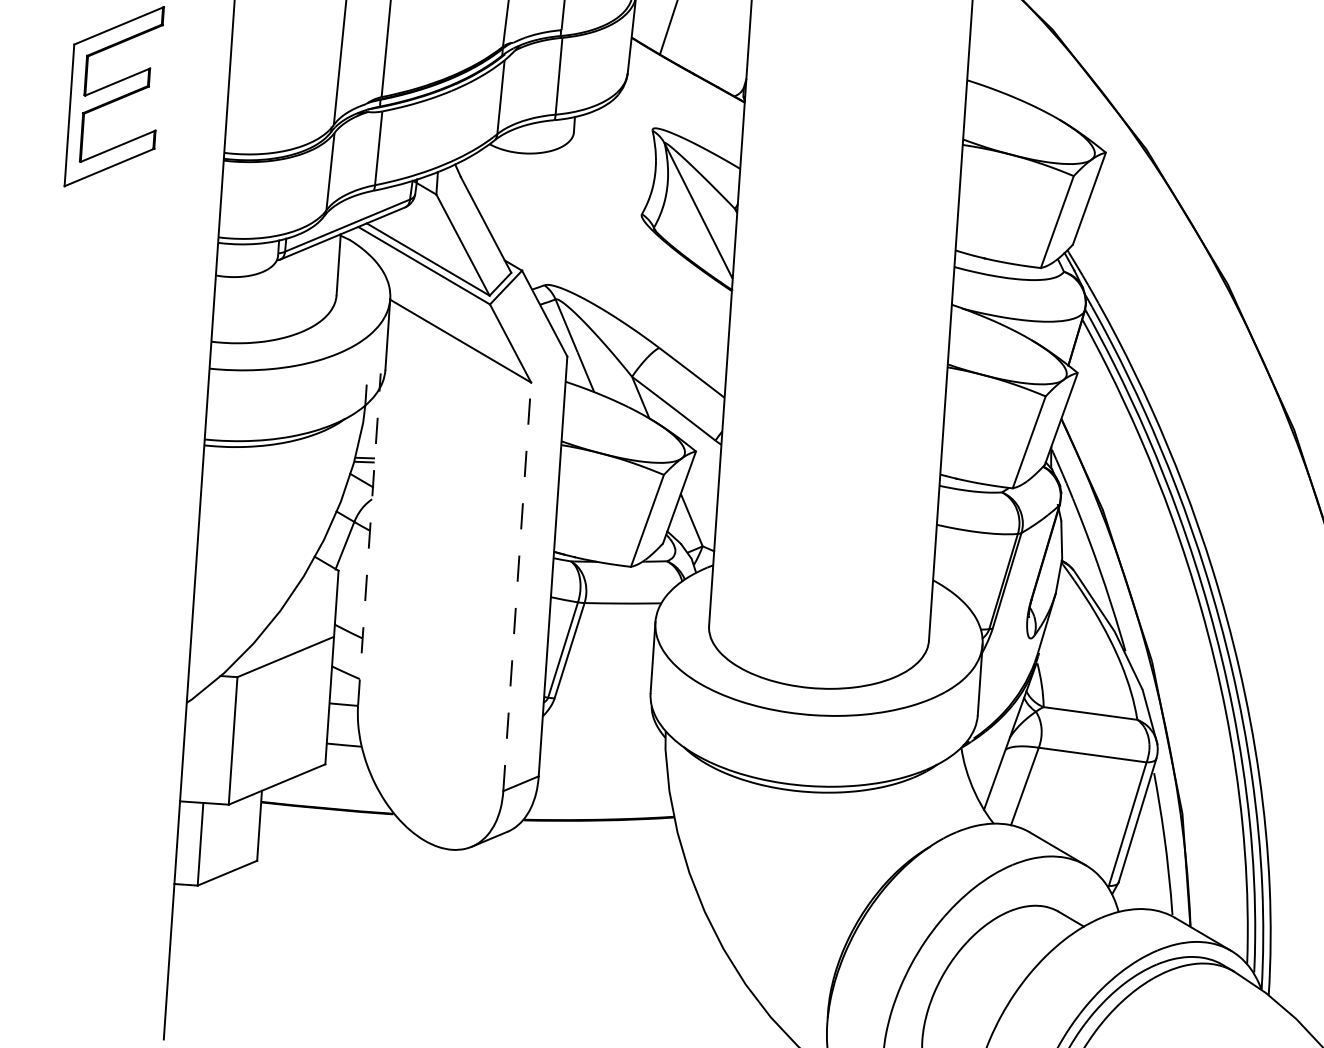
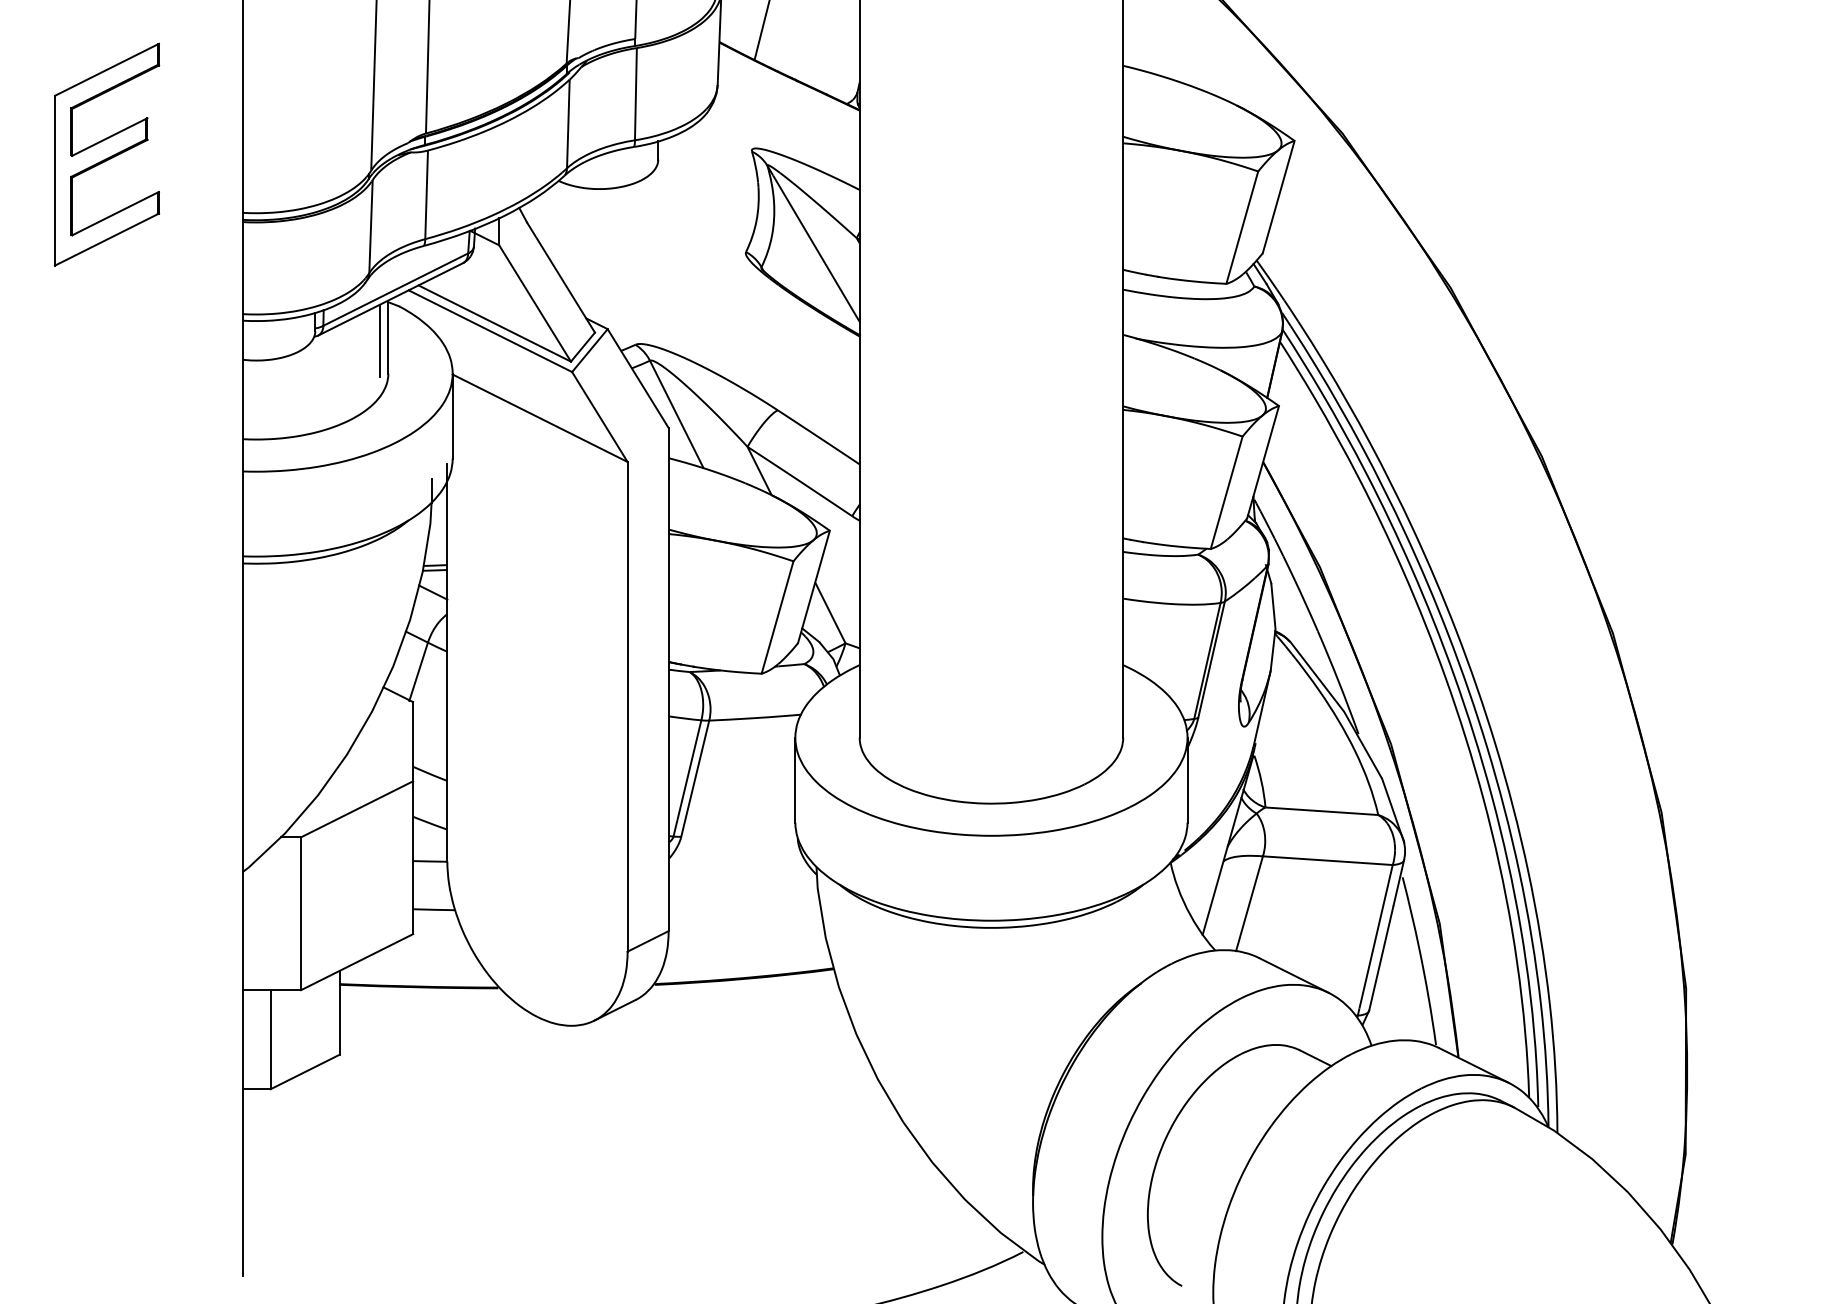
line: (331, 267) -> (379, 340), added
line: (369, 546) -> (447, 670), dashed -> solid
line: (517, 586) -> (627, 706), dashed -> solid

